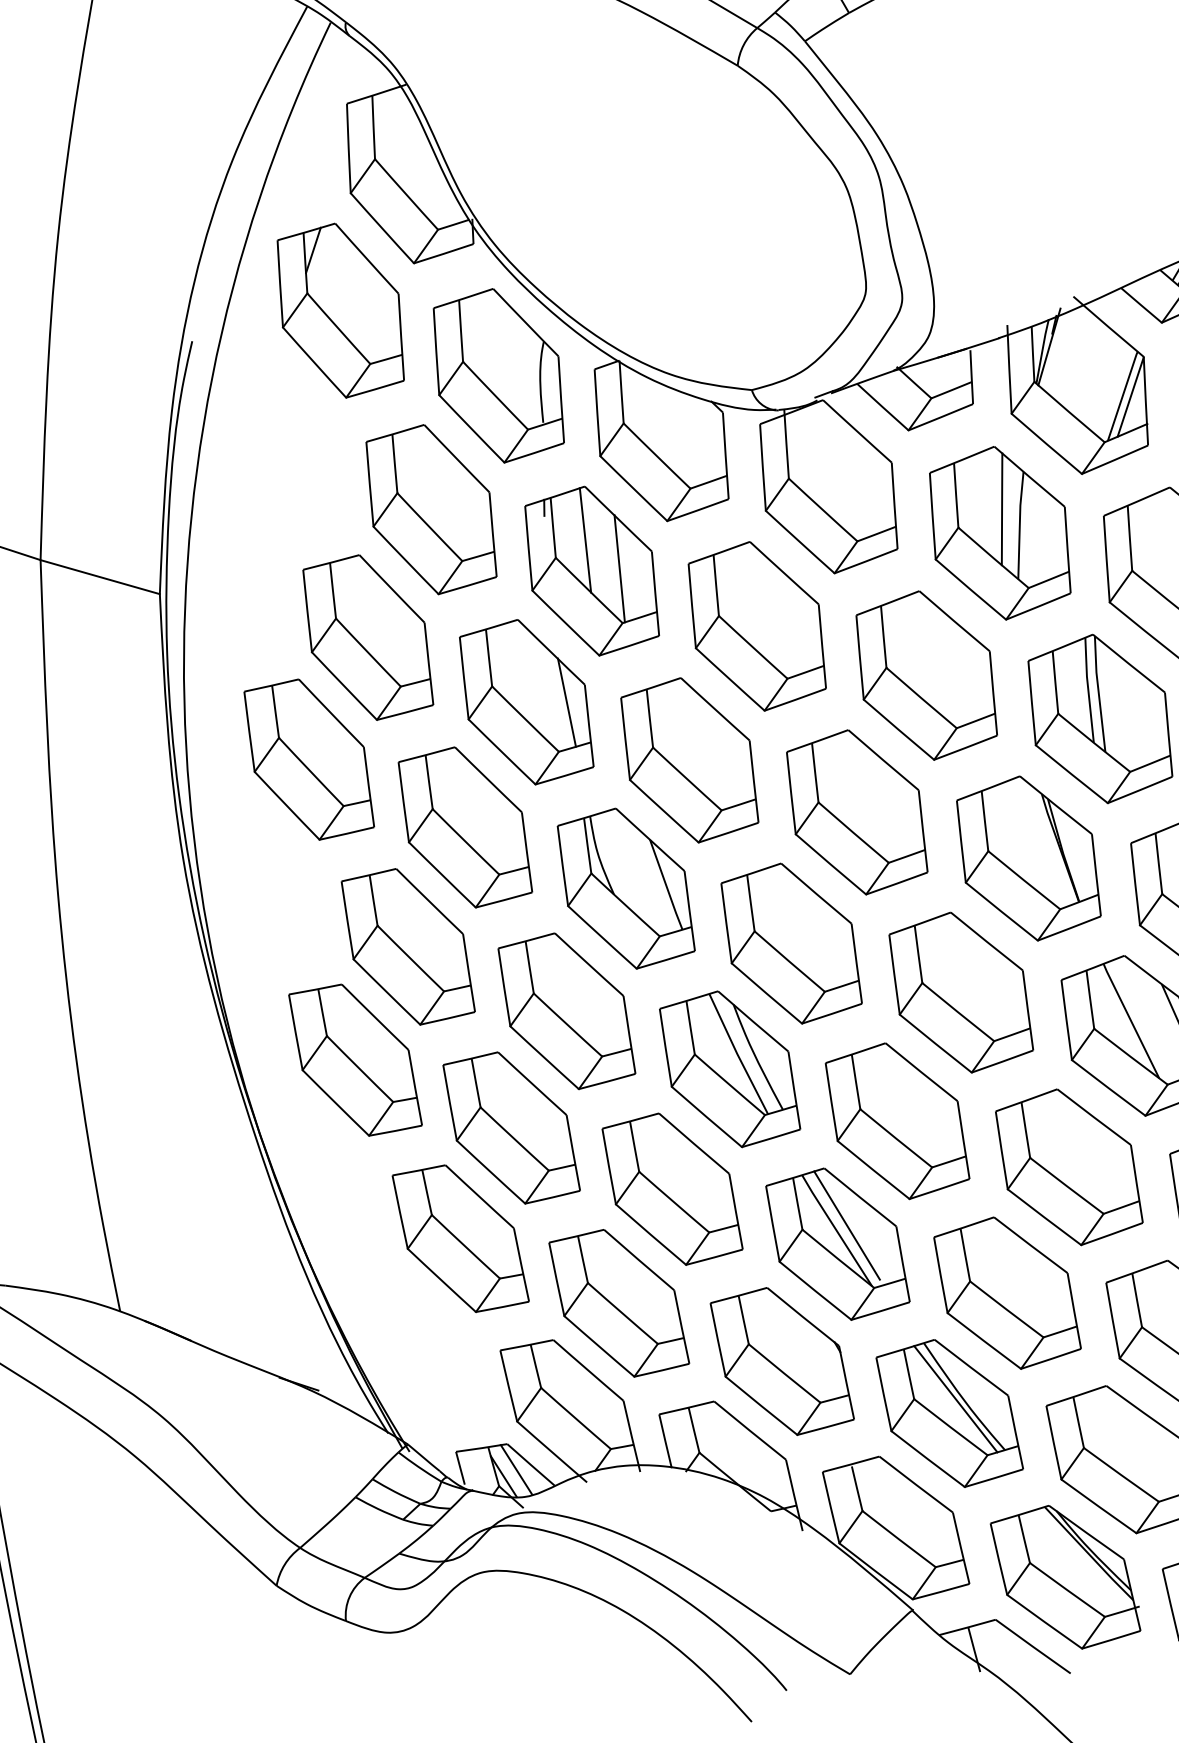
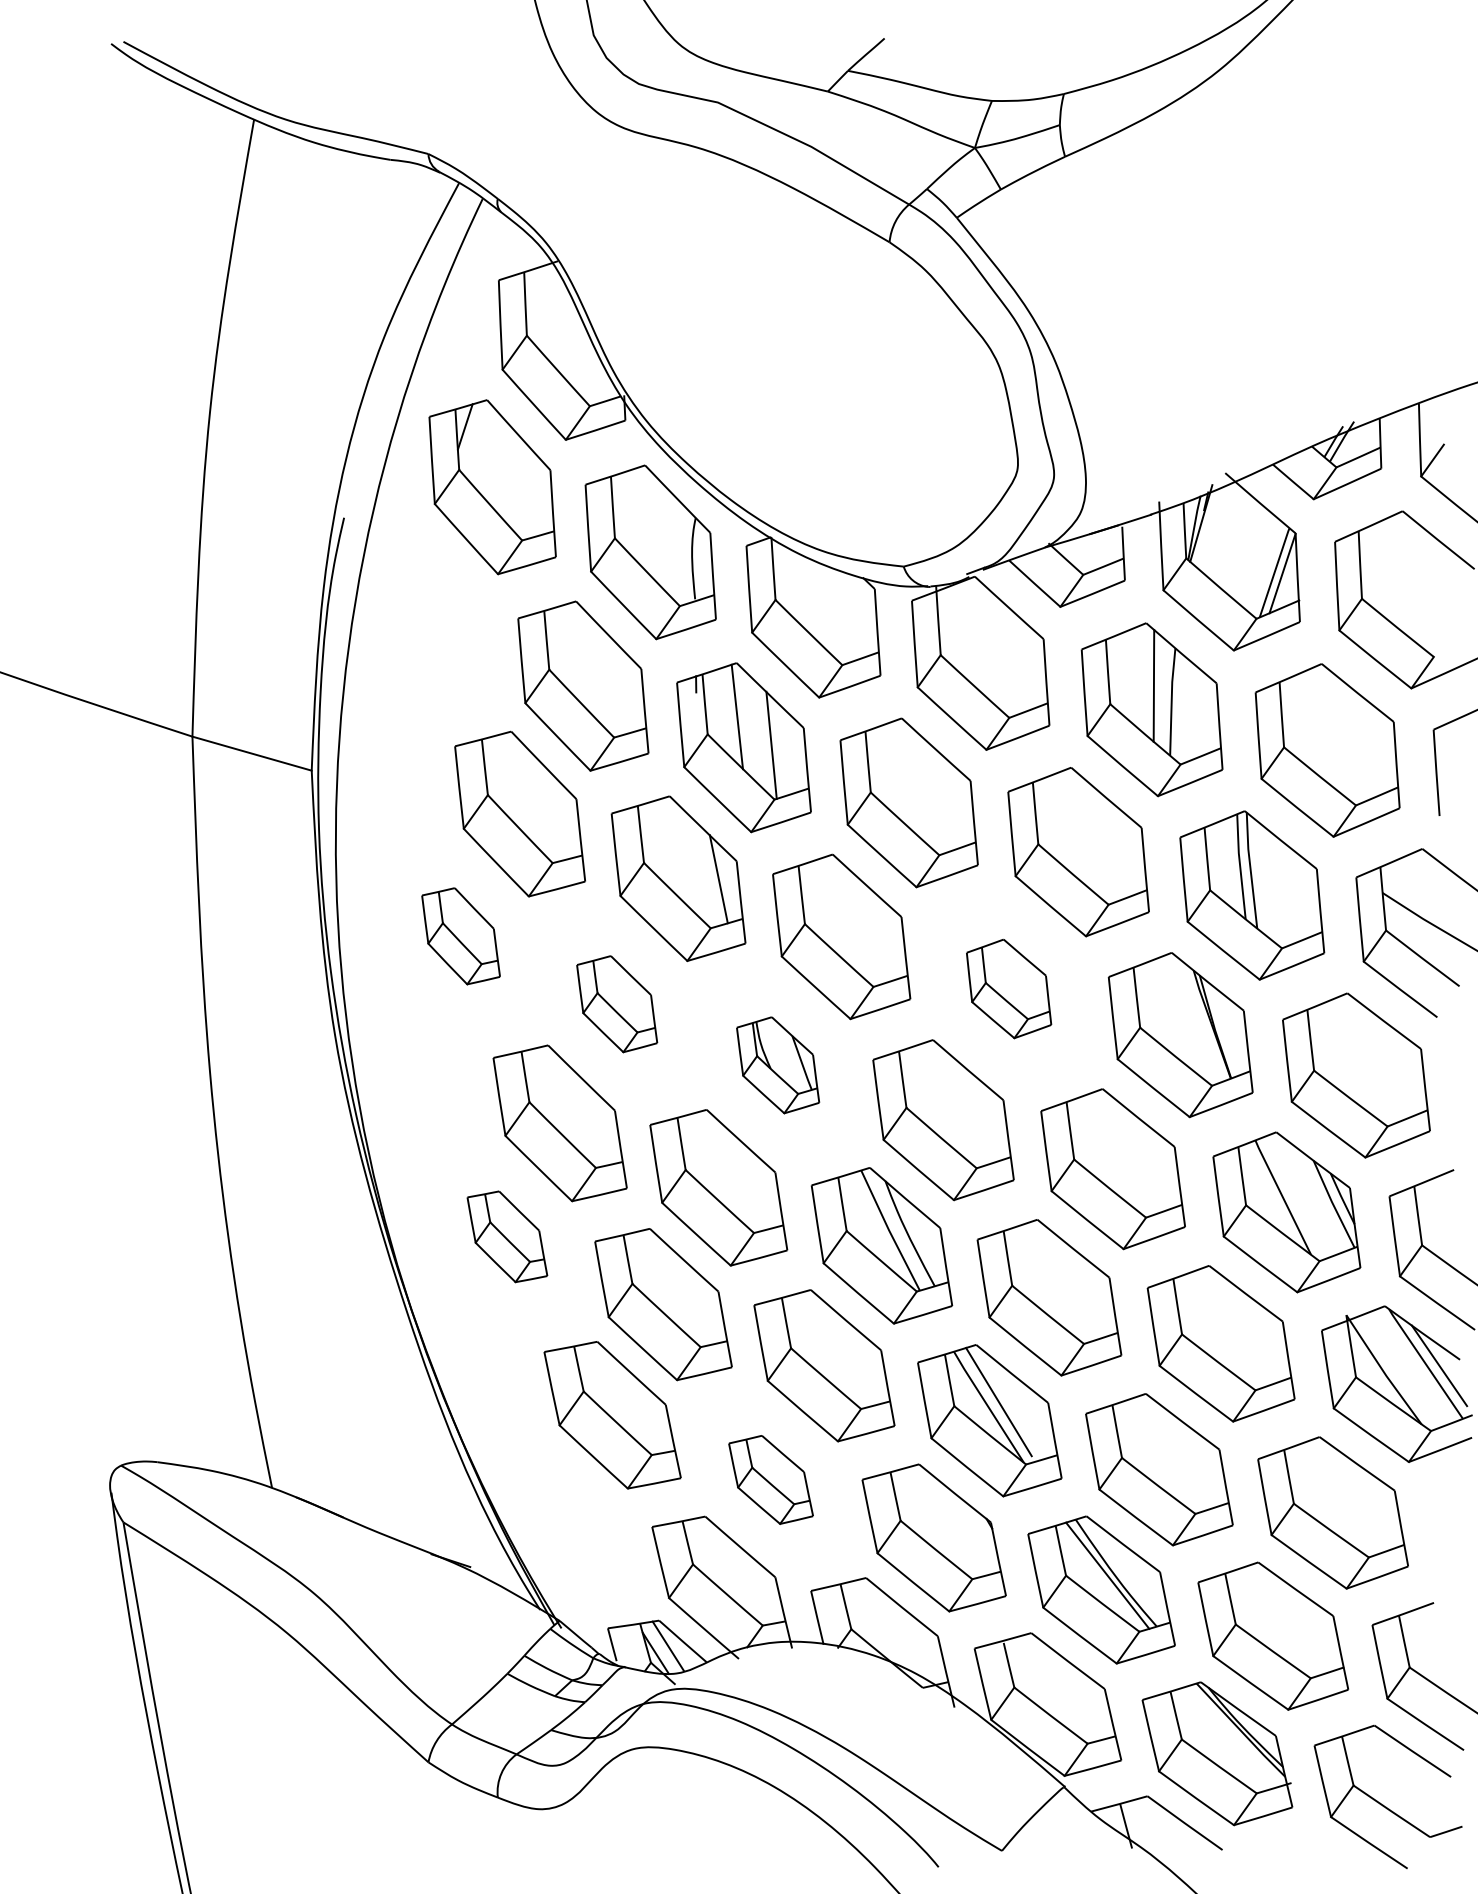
part: (308, 759) -> (460, 936), size x0.6
part: (856, 811) -> (1008, 988), size x0.6
part: (464, 827) -> (616, 1004), size x0.6
part: (625, 888) -> (777, 1065), size x0.6
part: (355, 1059) -> (507, 1236), size x0.6
part: (618, 1302) -> (770, 1479), size x0.6

